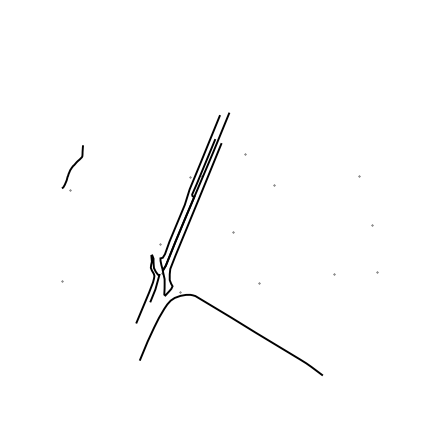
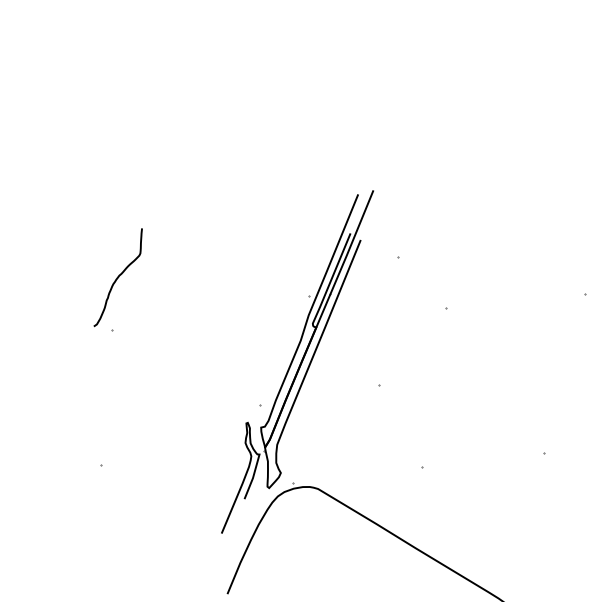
part: (72, 168) -> (117, 281), size x1.4

